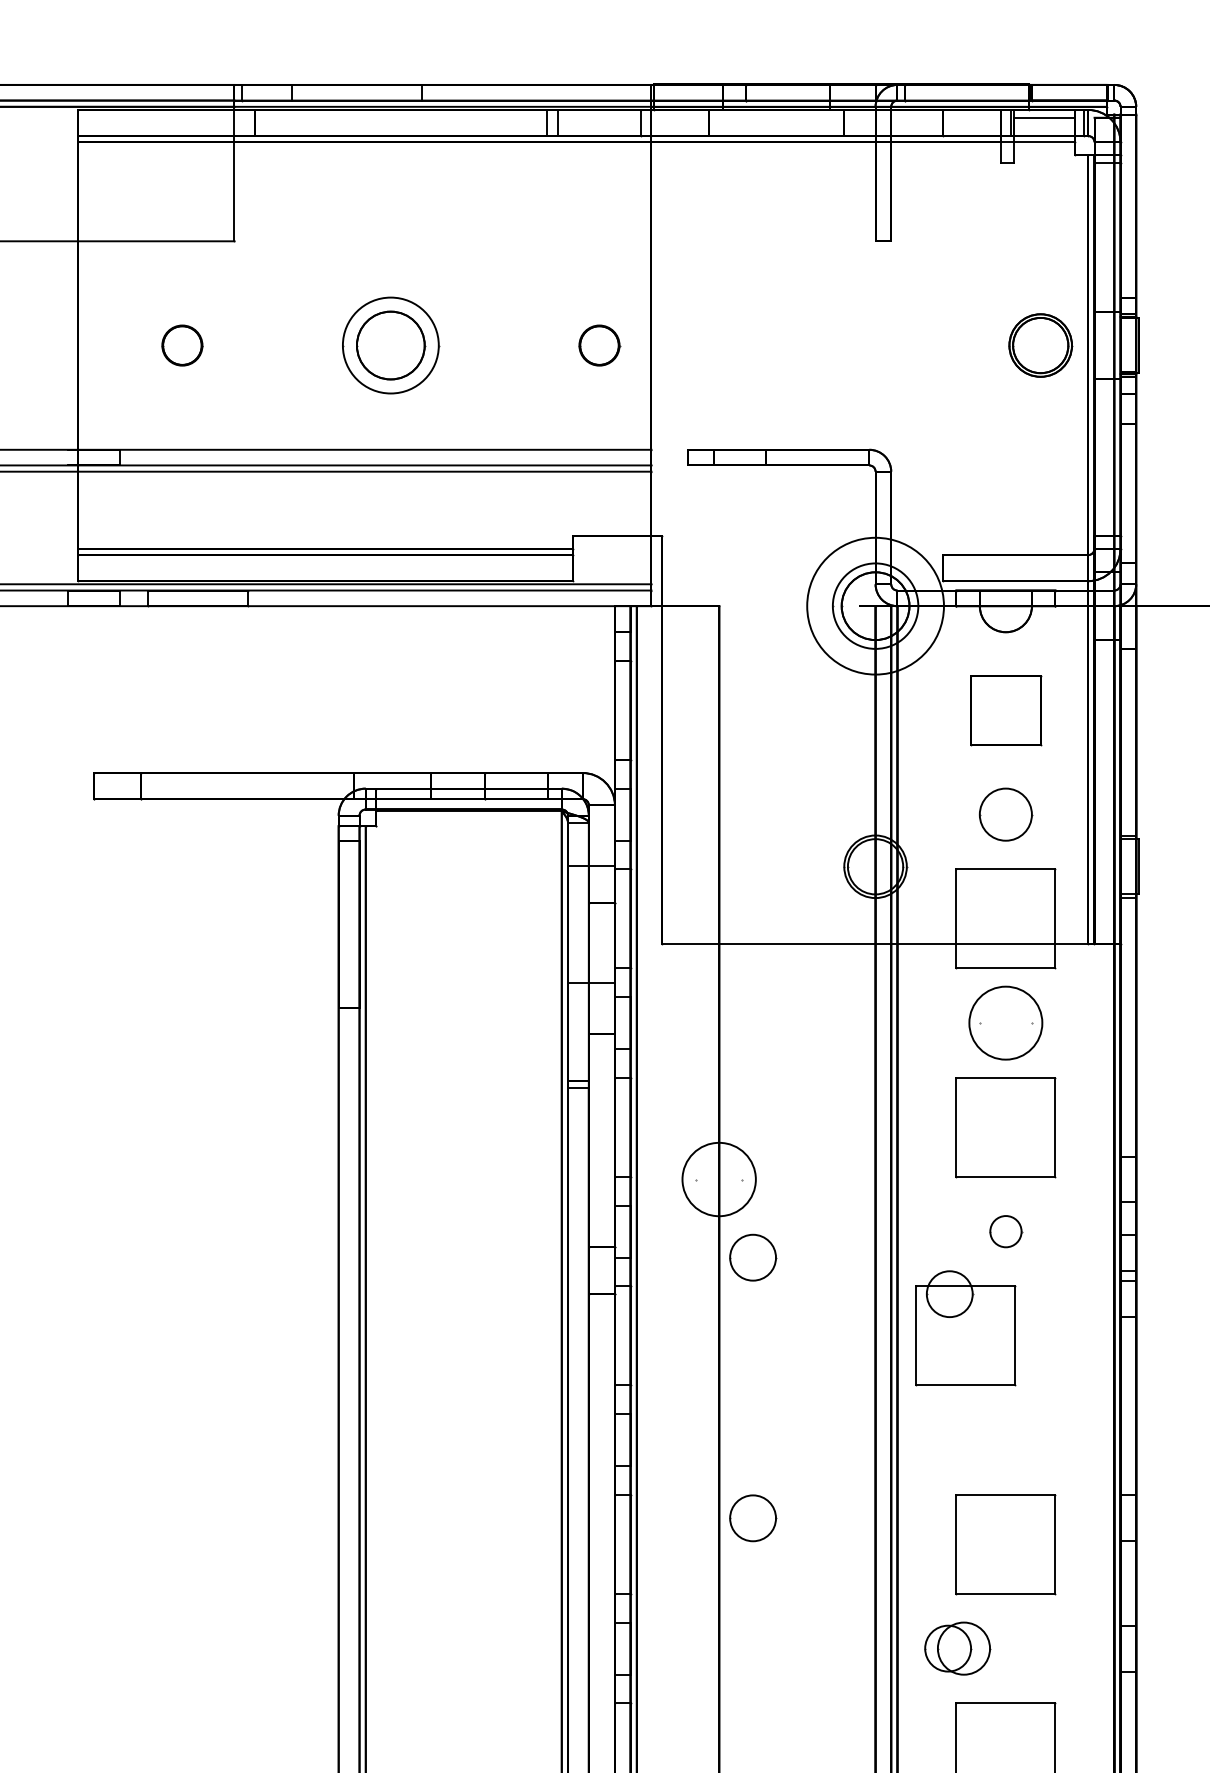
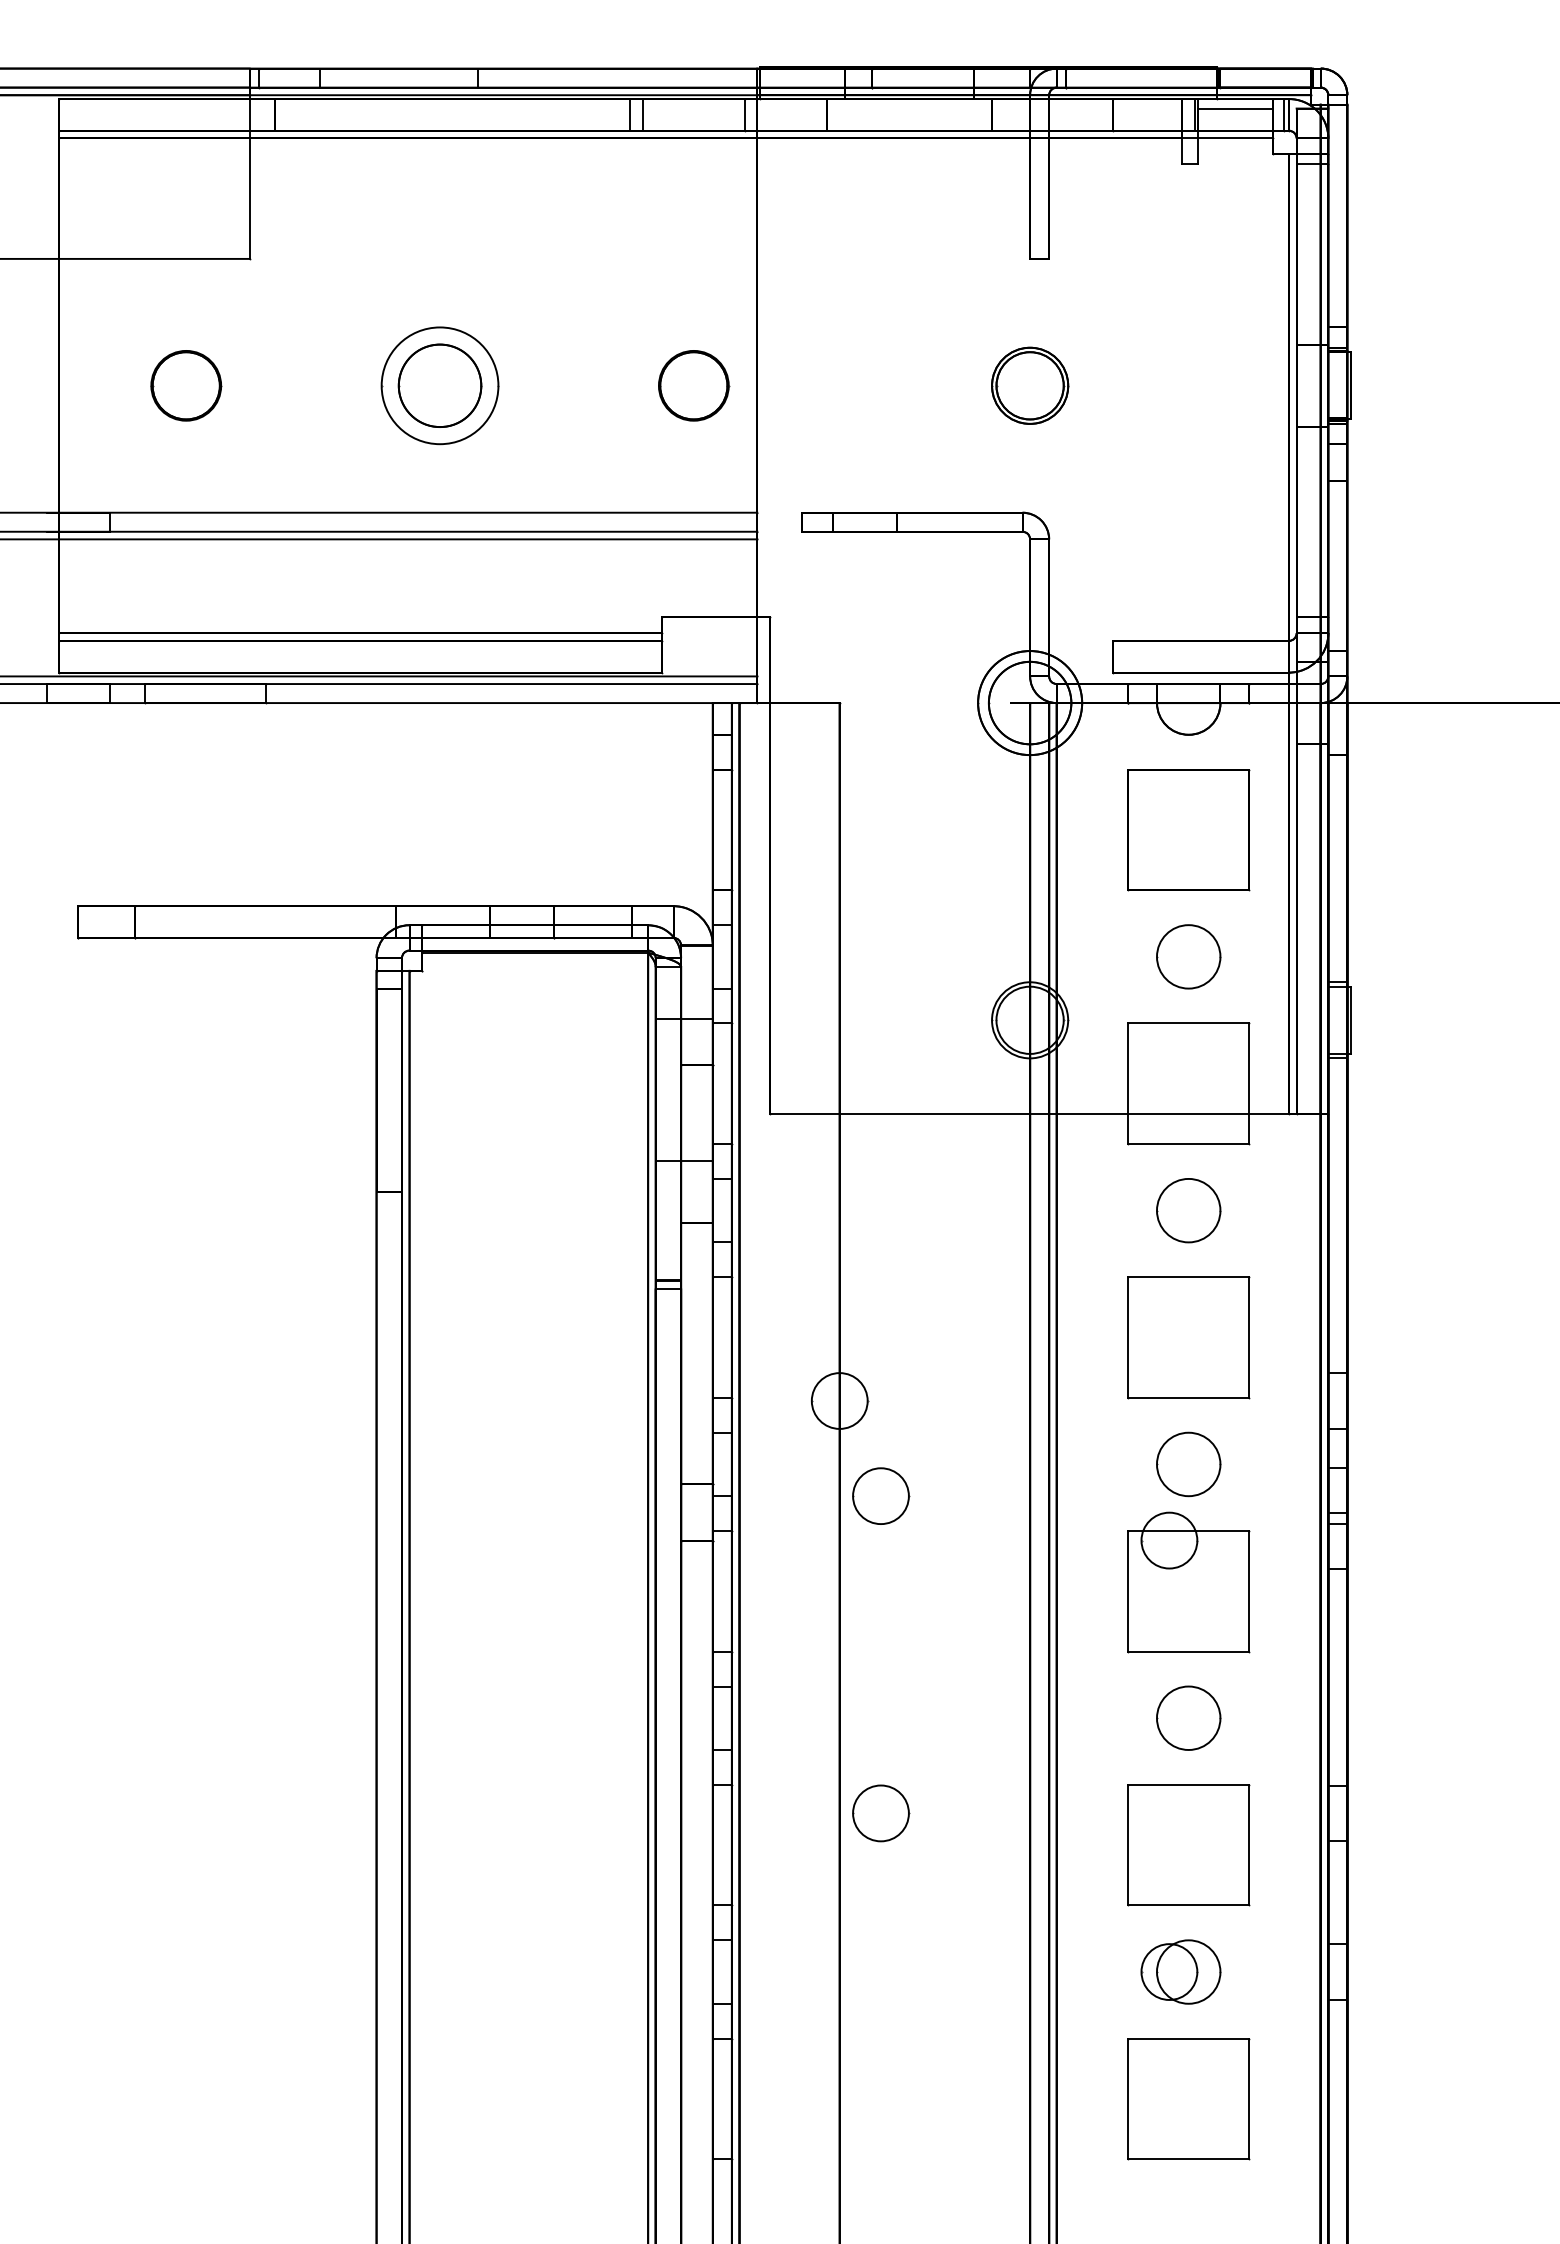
part: (182, 345) -> (186, 385), size x1.43
part: (599, 345) -> (694, 385), size x1.43
part: (1041, 345) -> (1030, 385), moved
circle: (875, 606) -> (1030, 703), size x0.62
part: (1005, 710) -> (1188, 830), size x1.43
circle: (1005, 1023) -> (1188, 1210), size x0.71
circle: (718, 1179) -> (839, 1400), size x0.62
part: (1005, 1231) -> (1188, 1464), size x1.67
part: (965, 1328) -> (1188, 1582), moved
circle: (1005, 1439) -> (1188, 1717), added
part: (957, 1648) -> (1180, 1971), moved

